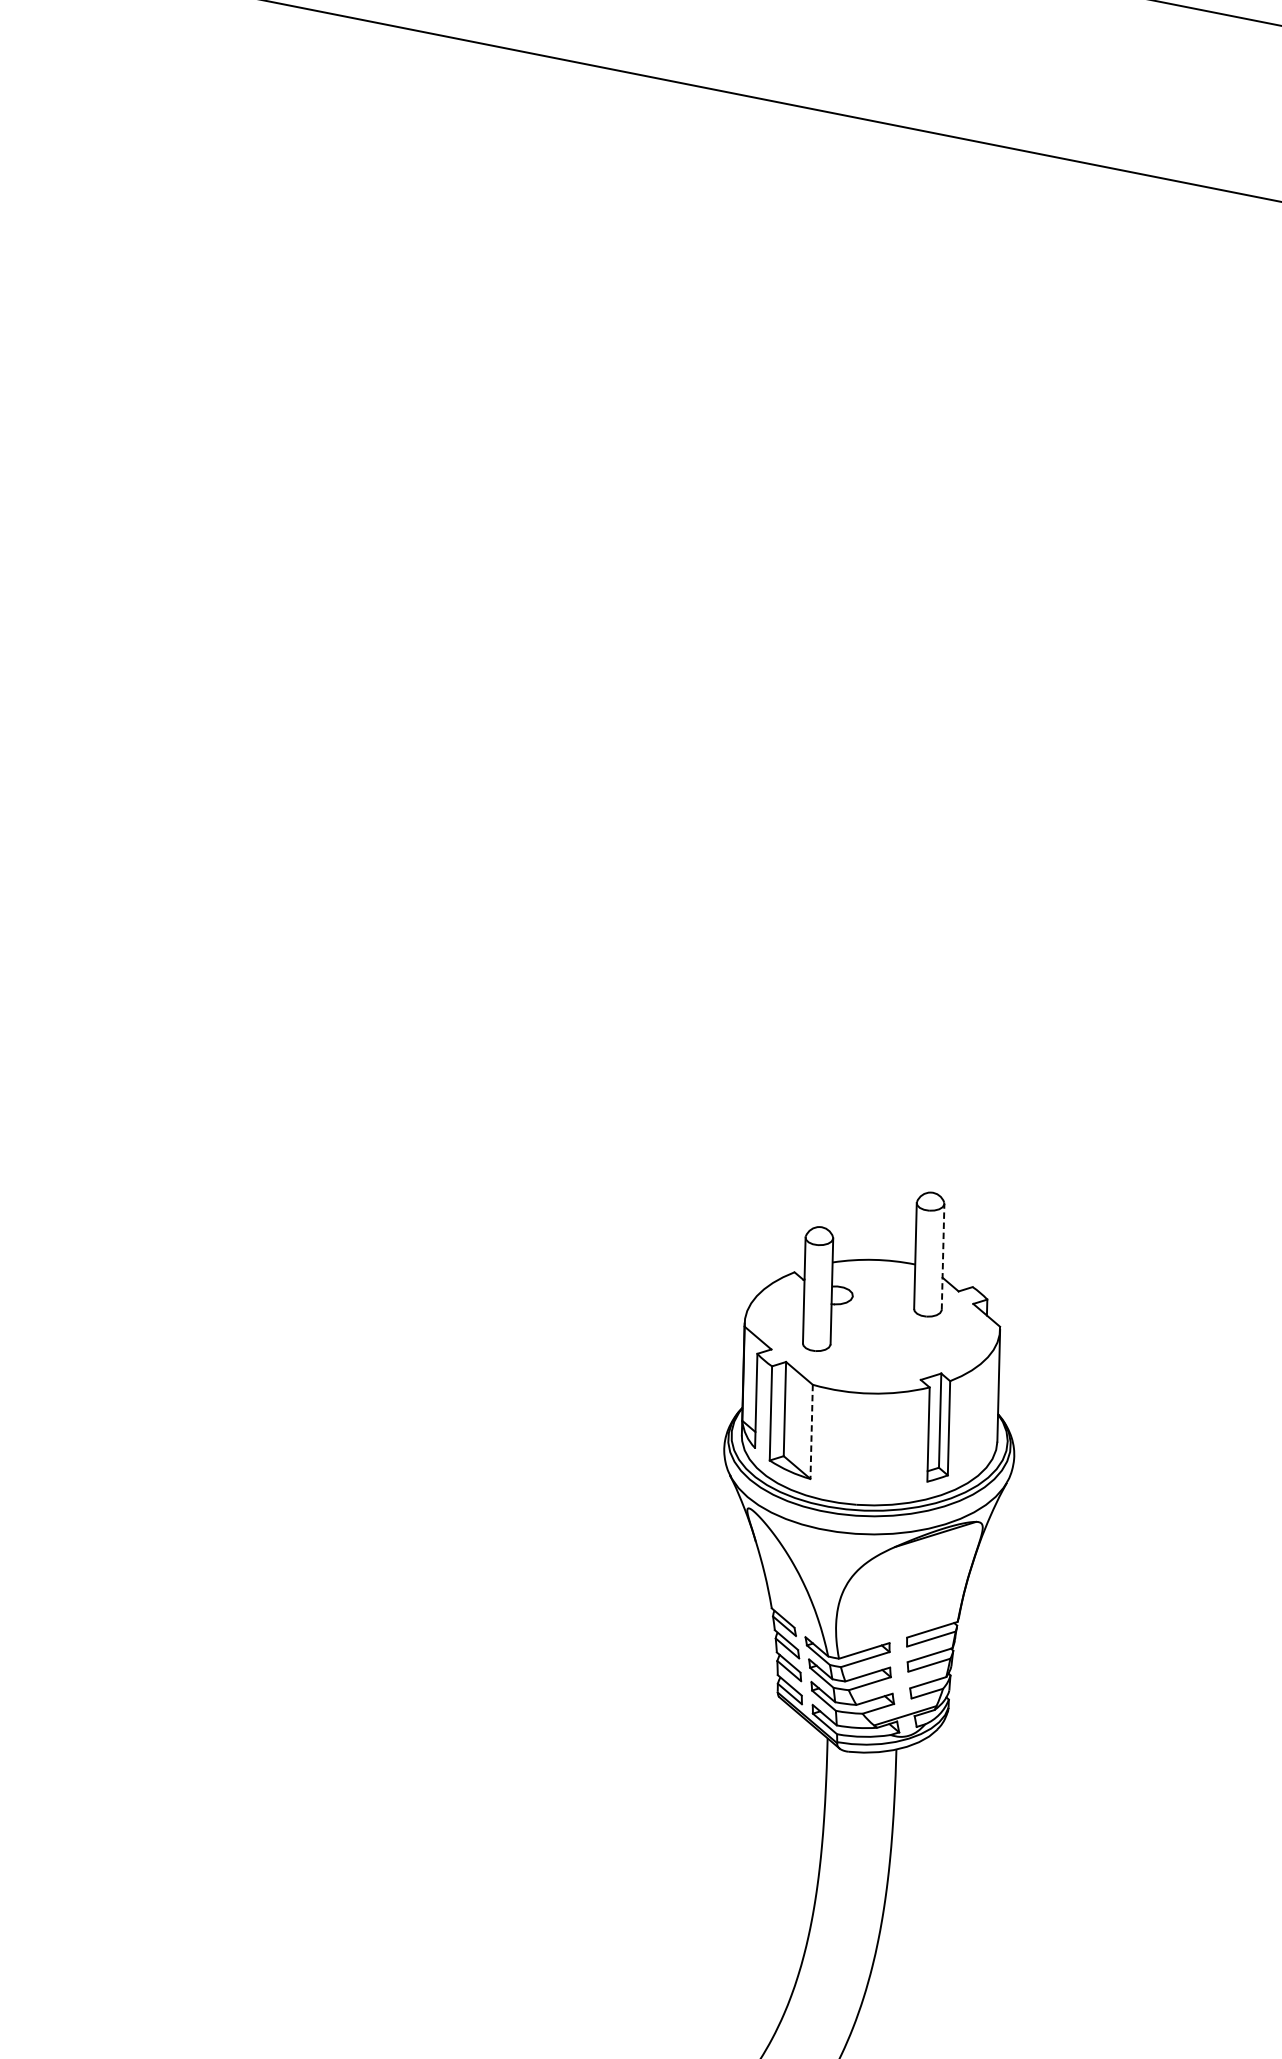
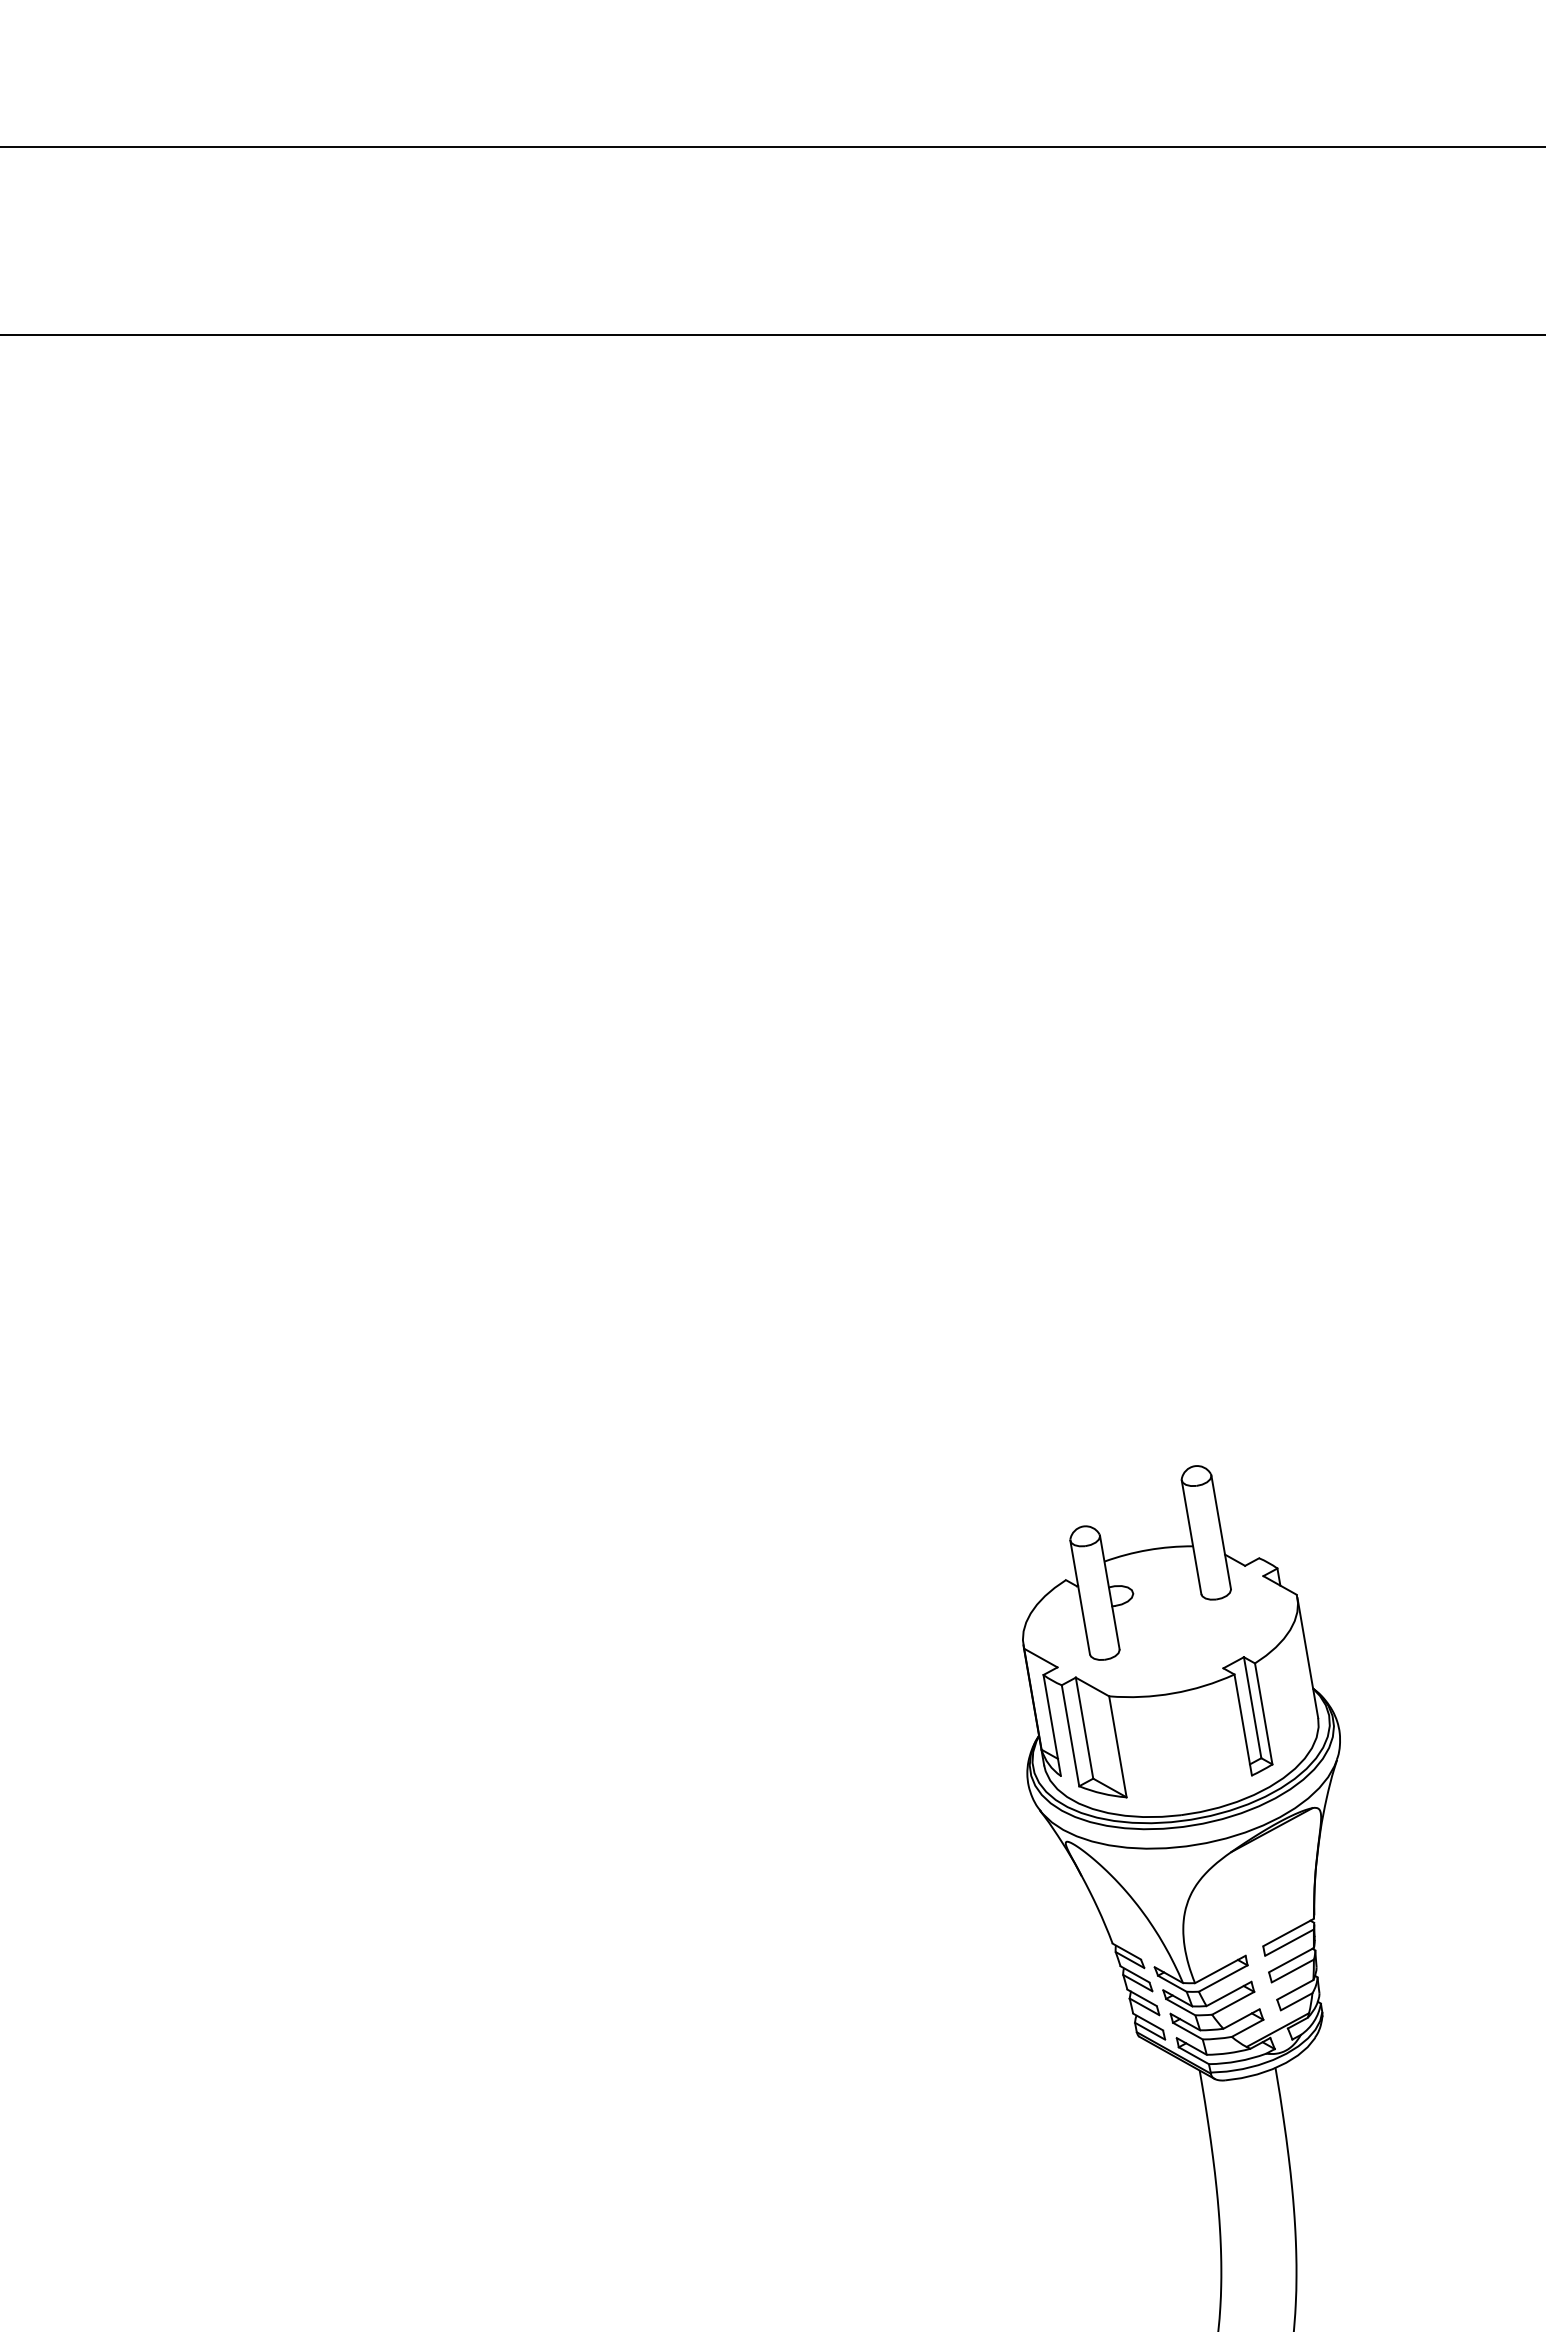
line: (943, 1257) -> (1221, 1532), dashed -> solid
line: (811, 1432) -> (1117, 1747), dashed -> solid

